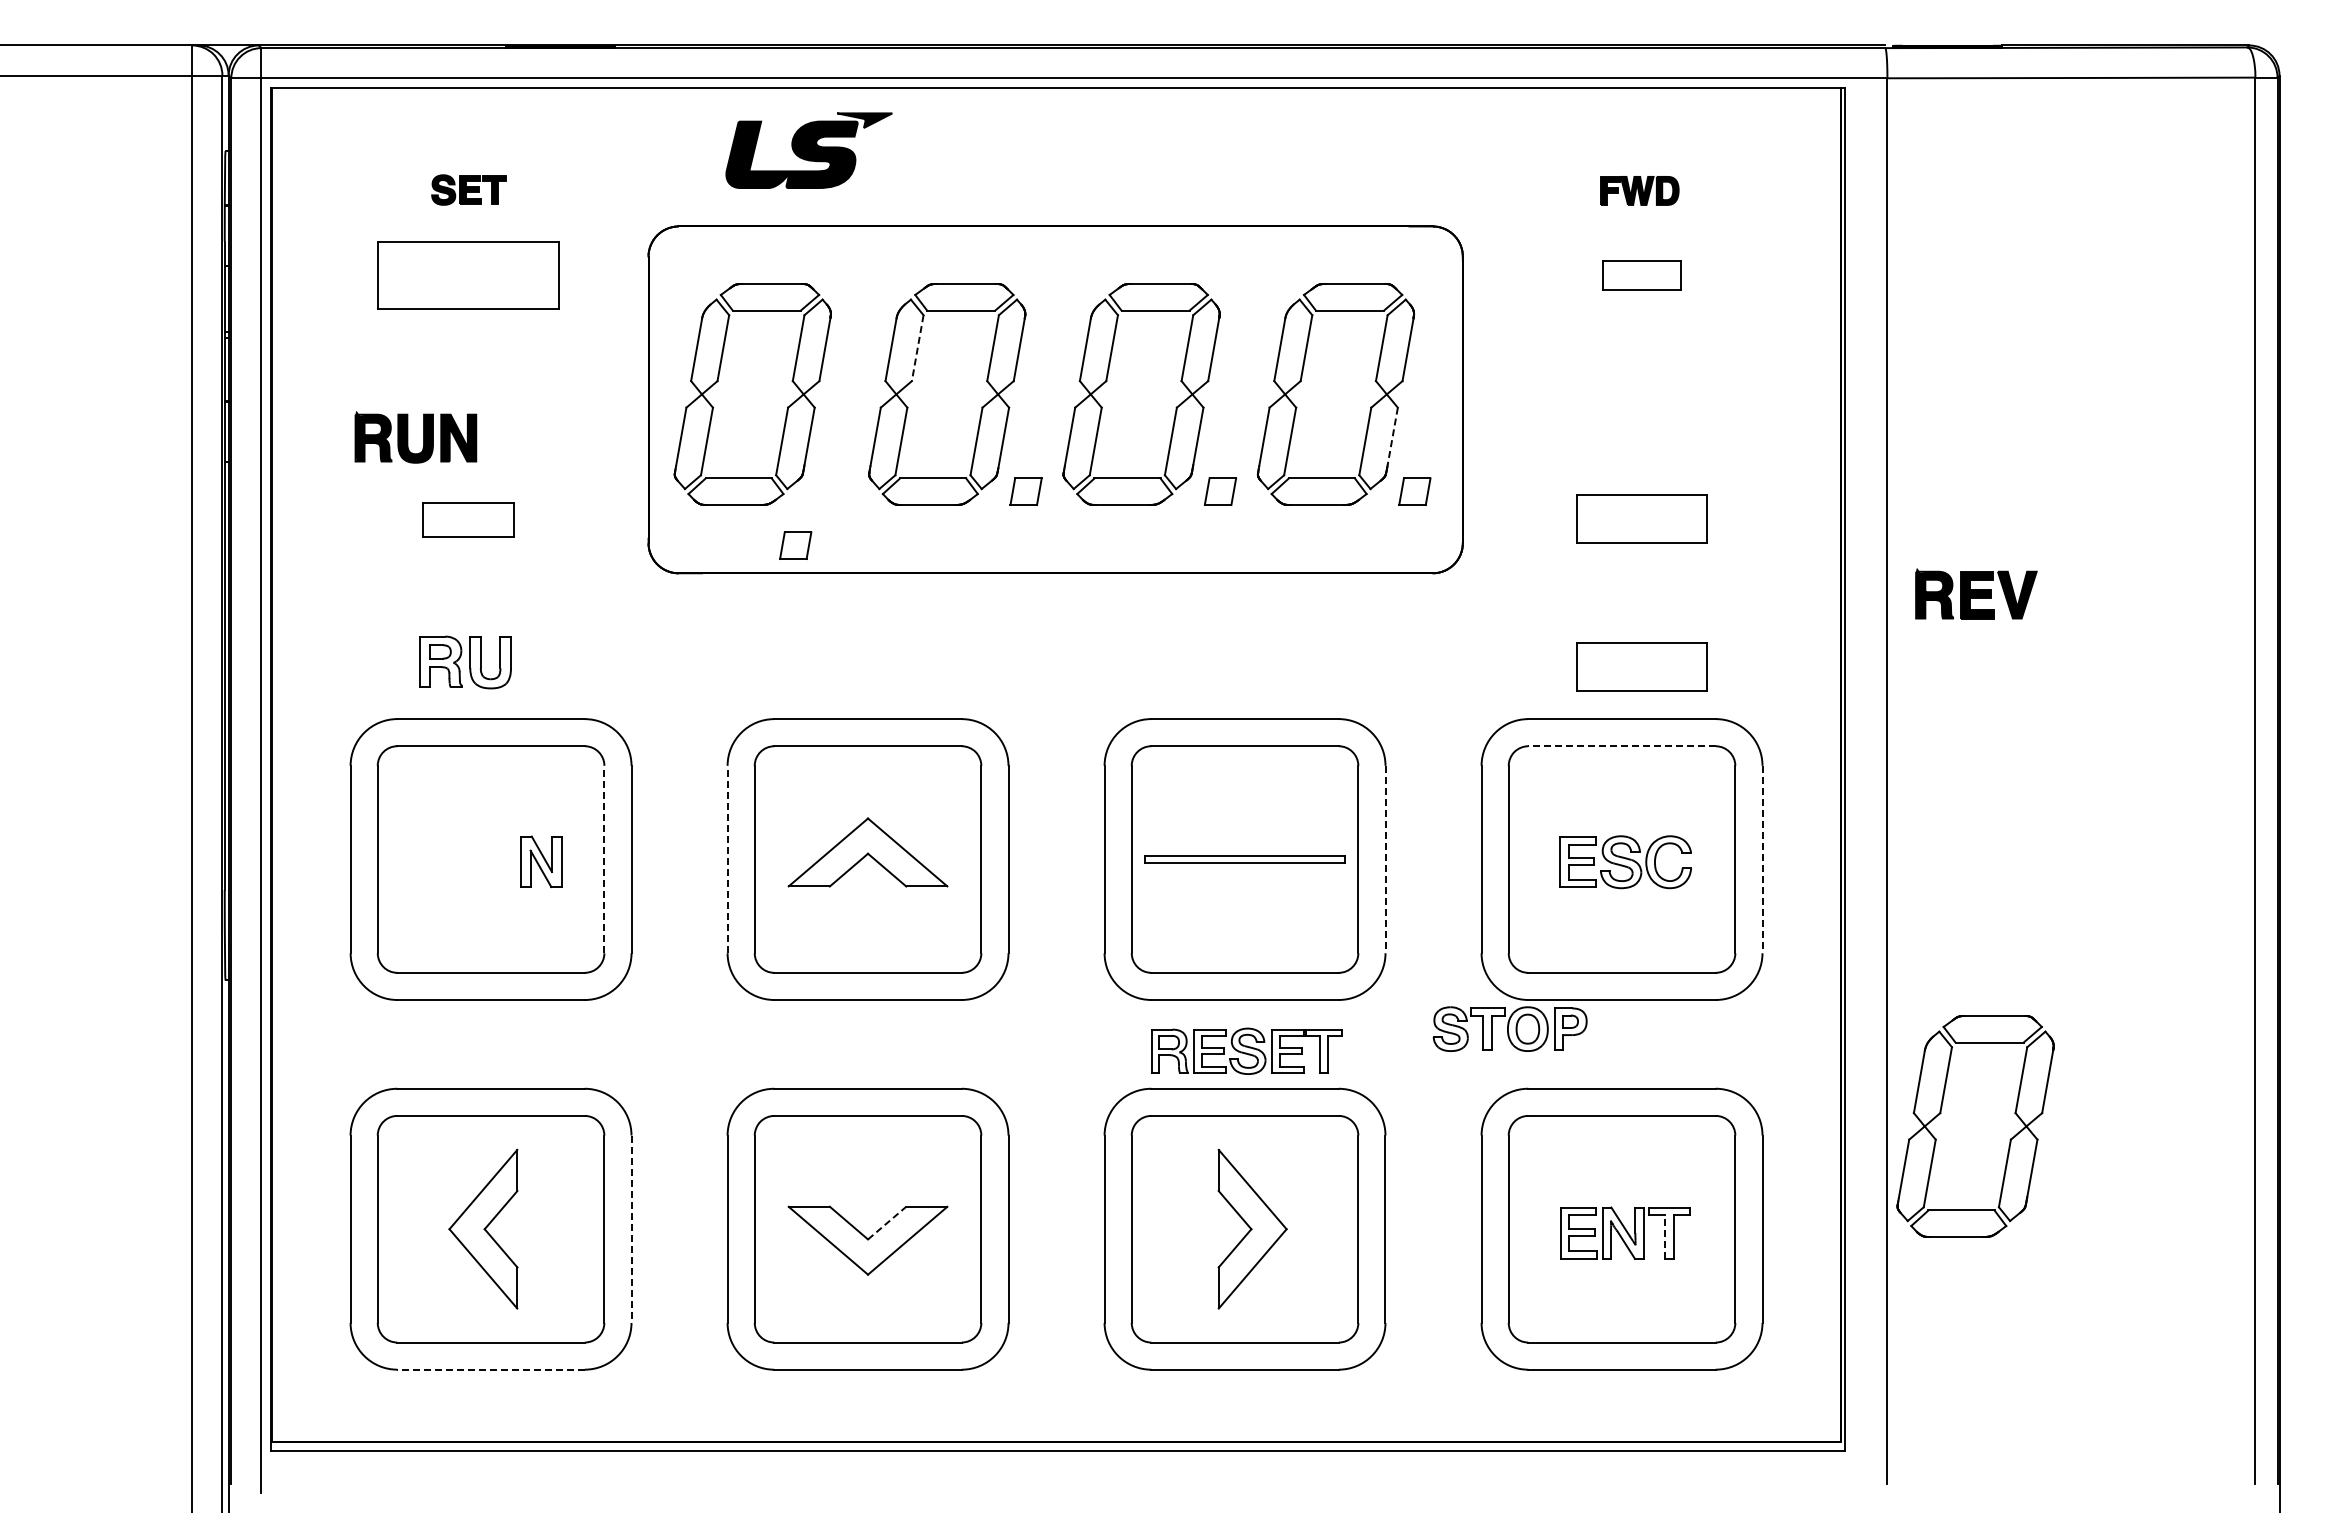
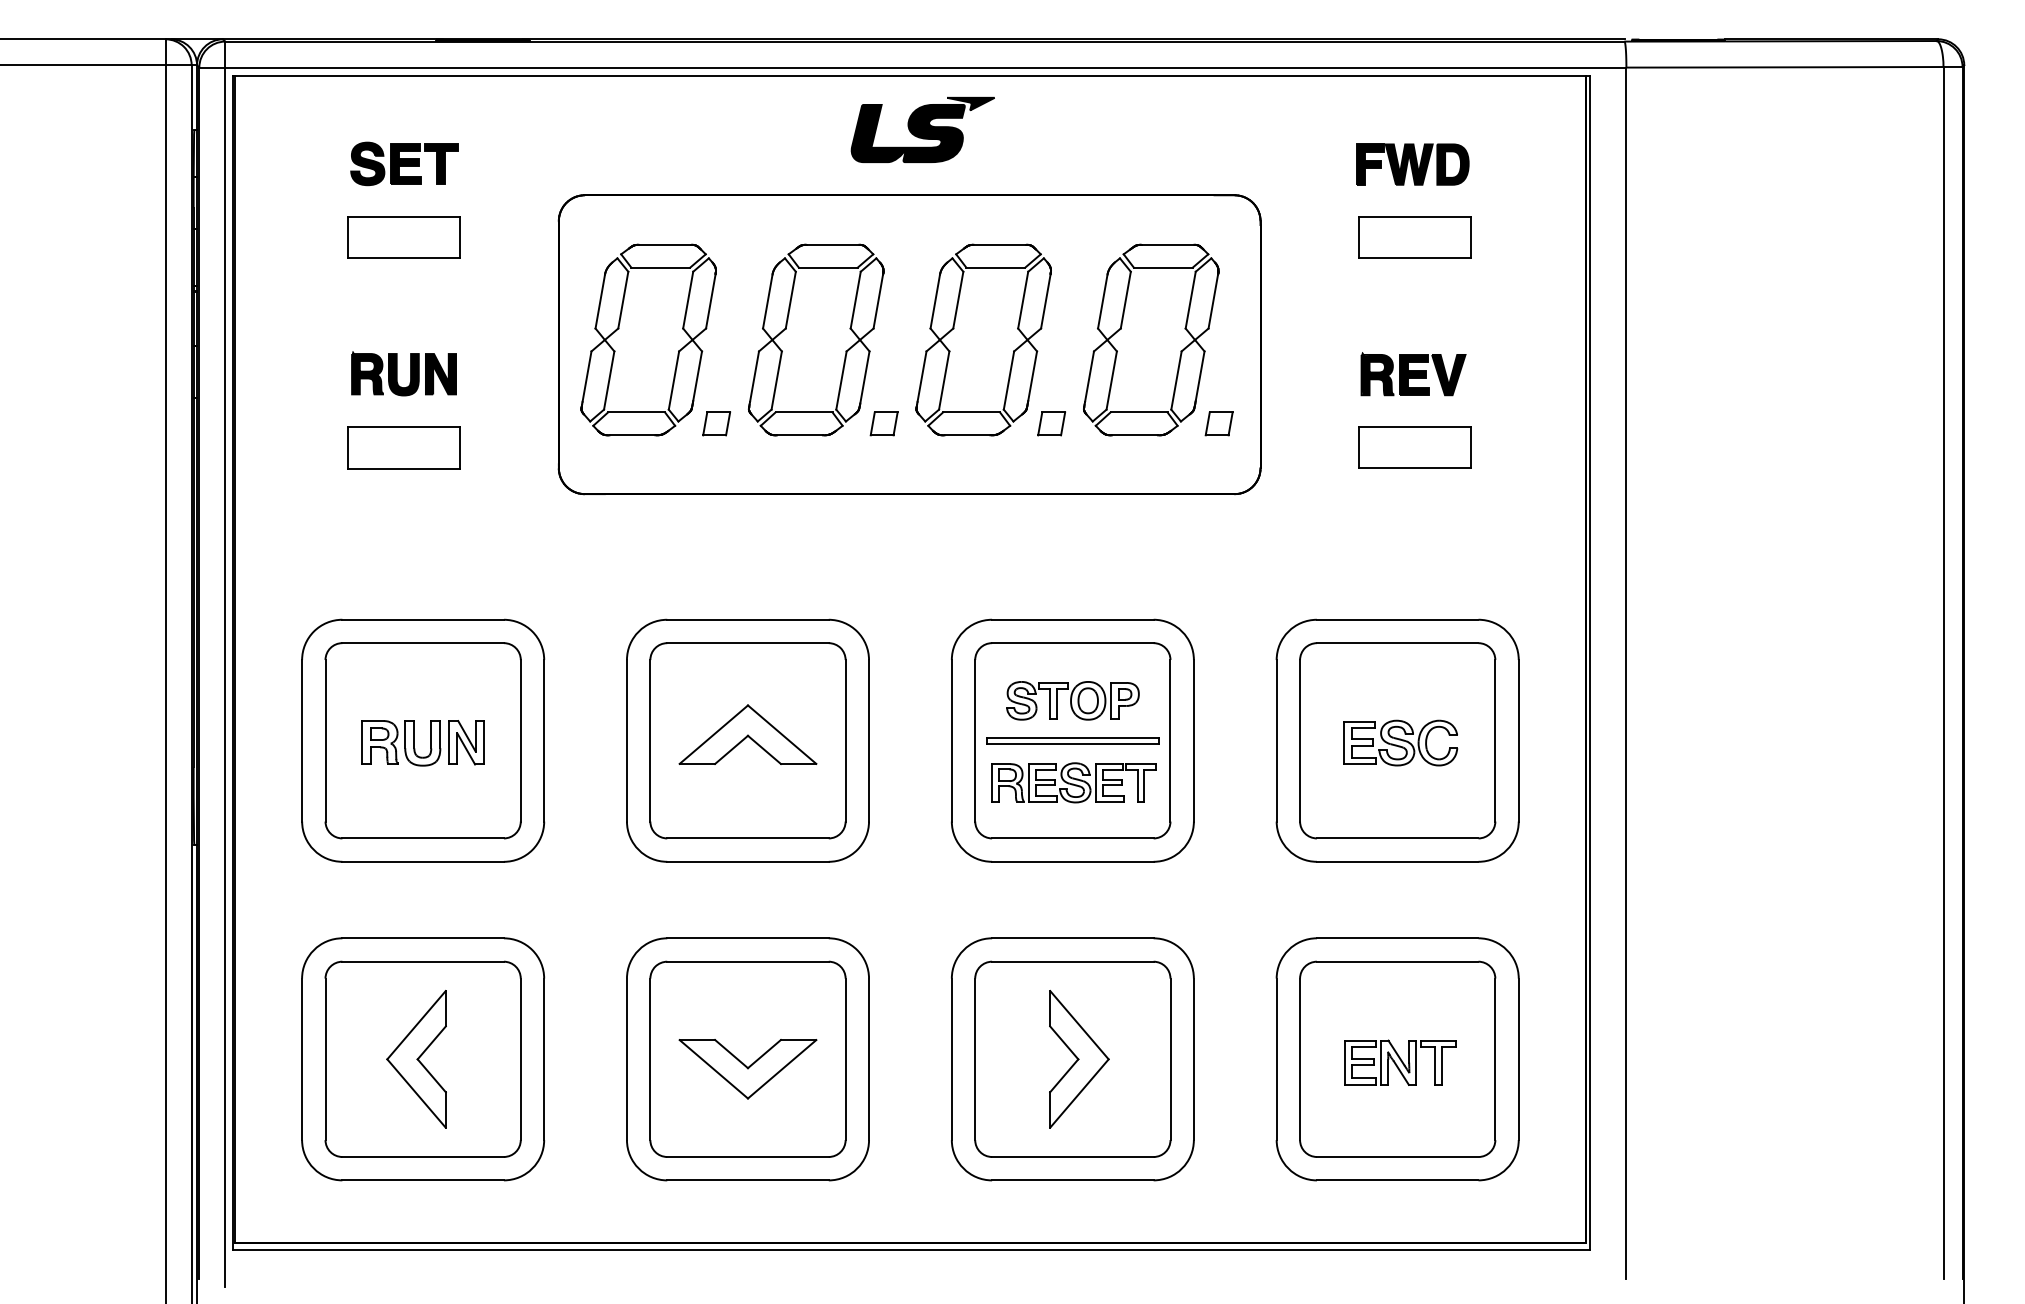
part: (808, 150) -> (922, 129), moved
part: (468, 189) -> (403, 163), size x1.67
part: (1639, 190) -> (1412, 164), size x1.67
part: (468, 275) -> (403, 237), size x0.71
part: (1641, 275) -> (1414, 237), size x1.67
line: (917, 348) -> (790, 300), dashed -> solid
line: (1392, 436) -> (1199, 376), dashed -> solid
part: (408, 437) -> (397, 373), moved
part: (468, 519) -> (403, 447), size x1.43
part: (795, 545) -> (716, 423), moved
part: (1976, 593) -> (1413, 373), moved
part: (465, 662) -> (401, 743), moved
part: (1641, 666) -> (1414, 574), removed
line: (1622, 746) -> (1398, 643), dashed -> solid
line: (604, 859) -> (520, 740), dashed -> solid
line: (727, 859) -> (626, 740), dashed -> solid
line: (1385, 859) -> (1193, 740), dashed -> solid
line: (1762, 859) -> (1518, 740), dashed -> solid
part: (1509, 1028) -> (1072, 700), moved
part: (1246, 1050) -> (1074, 782), moved
part: (1941, 1113) -> (1672, 959), removed
line: (887, 1222) -> (764, 1053), dashed -> solid
line: (631, 1229) -> (544, 1059), dashed -> solid
line: (1665, 1237) -> (1435, 1066), dashed -> solid
line: (491, 1369) -> (423, 1180), dashed -> solid

